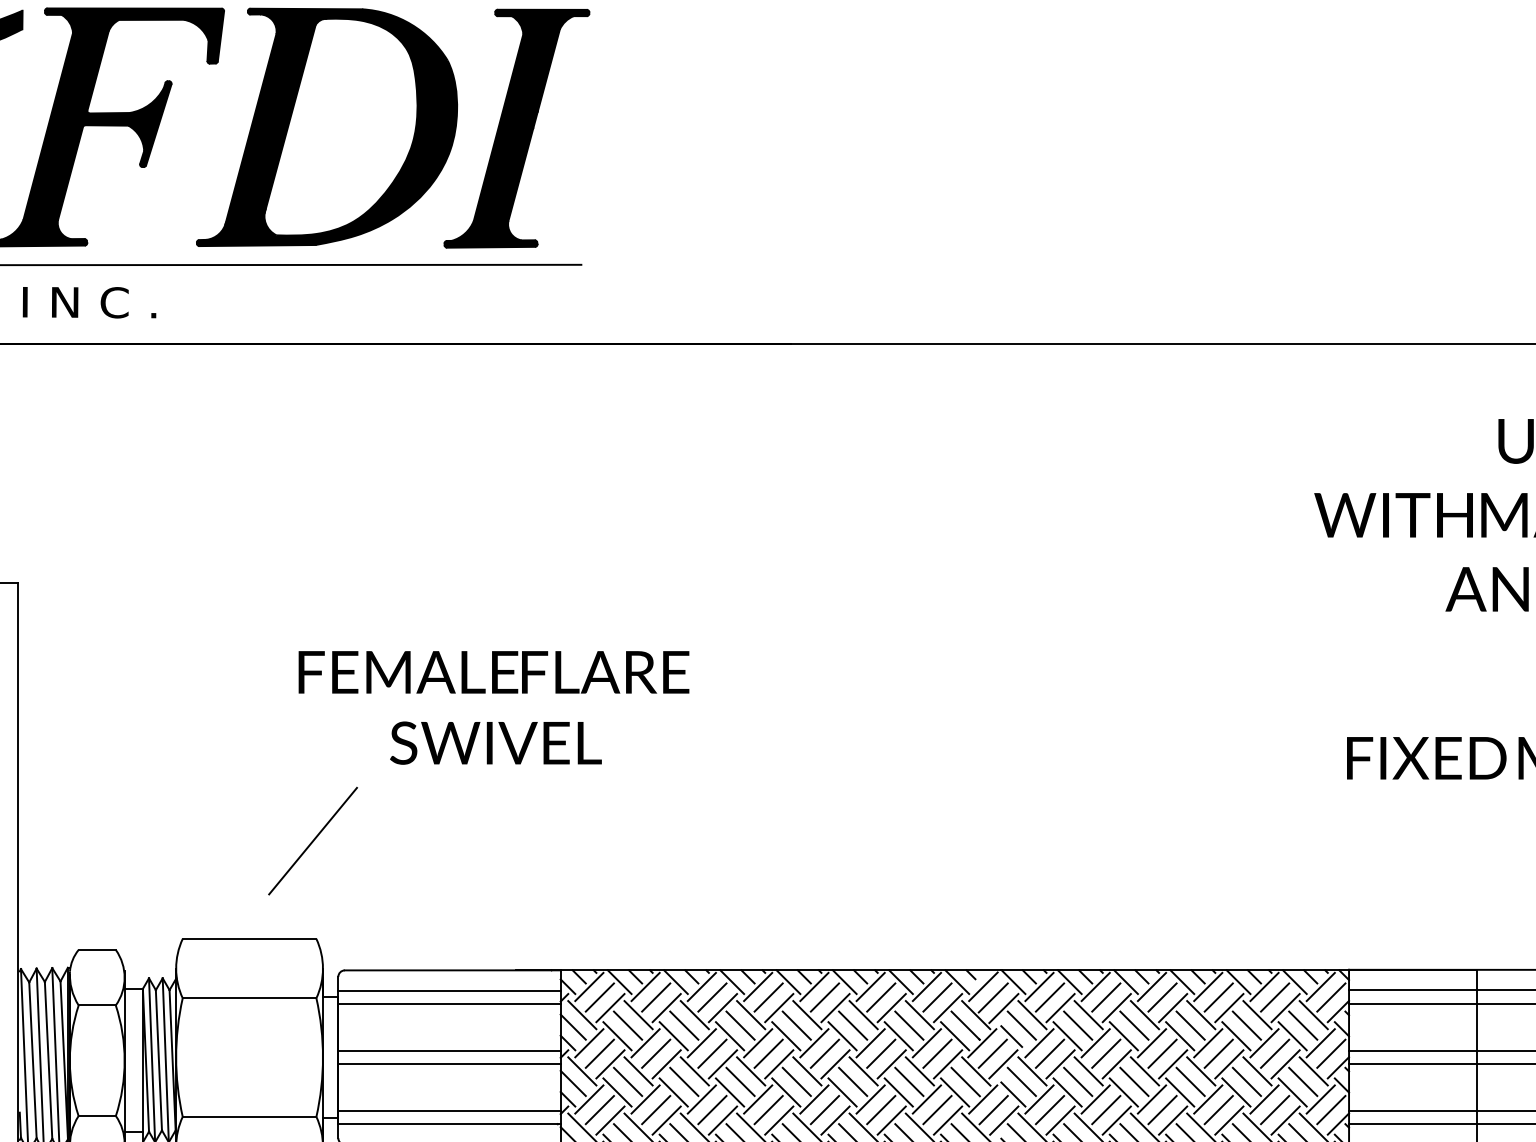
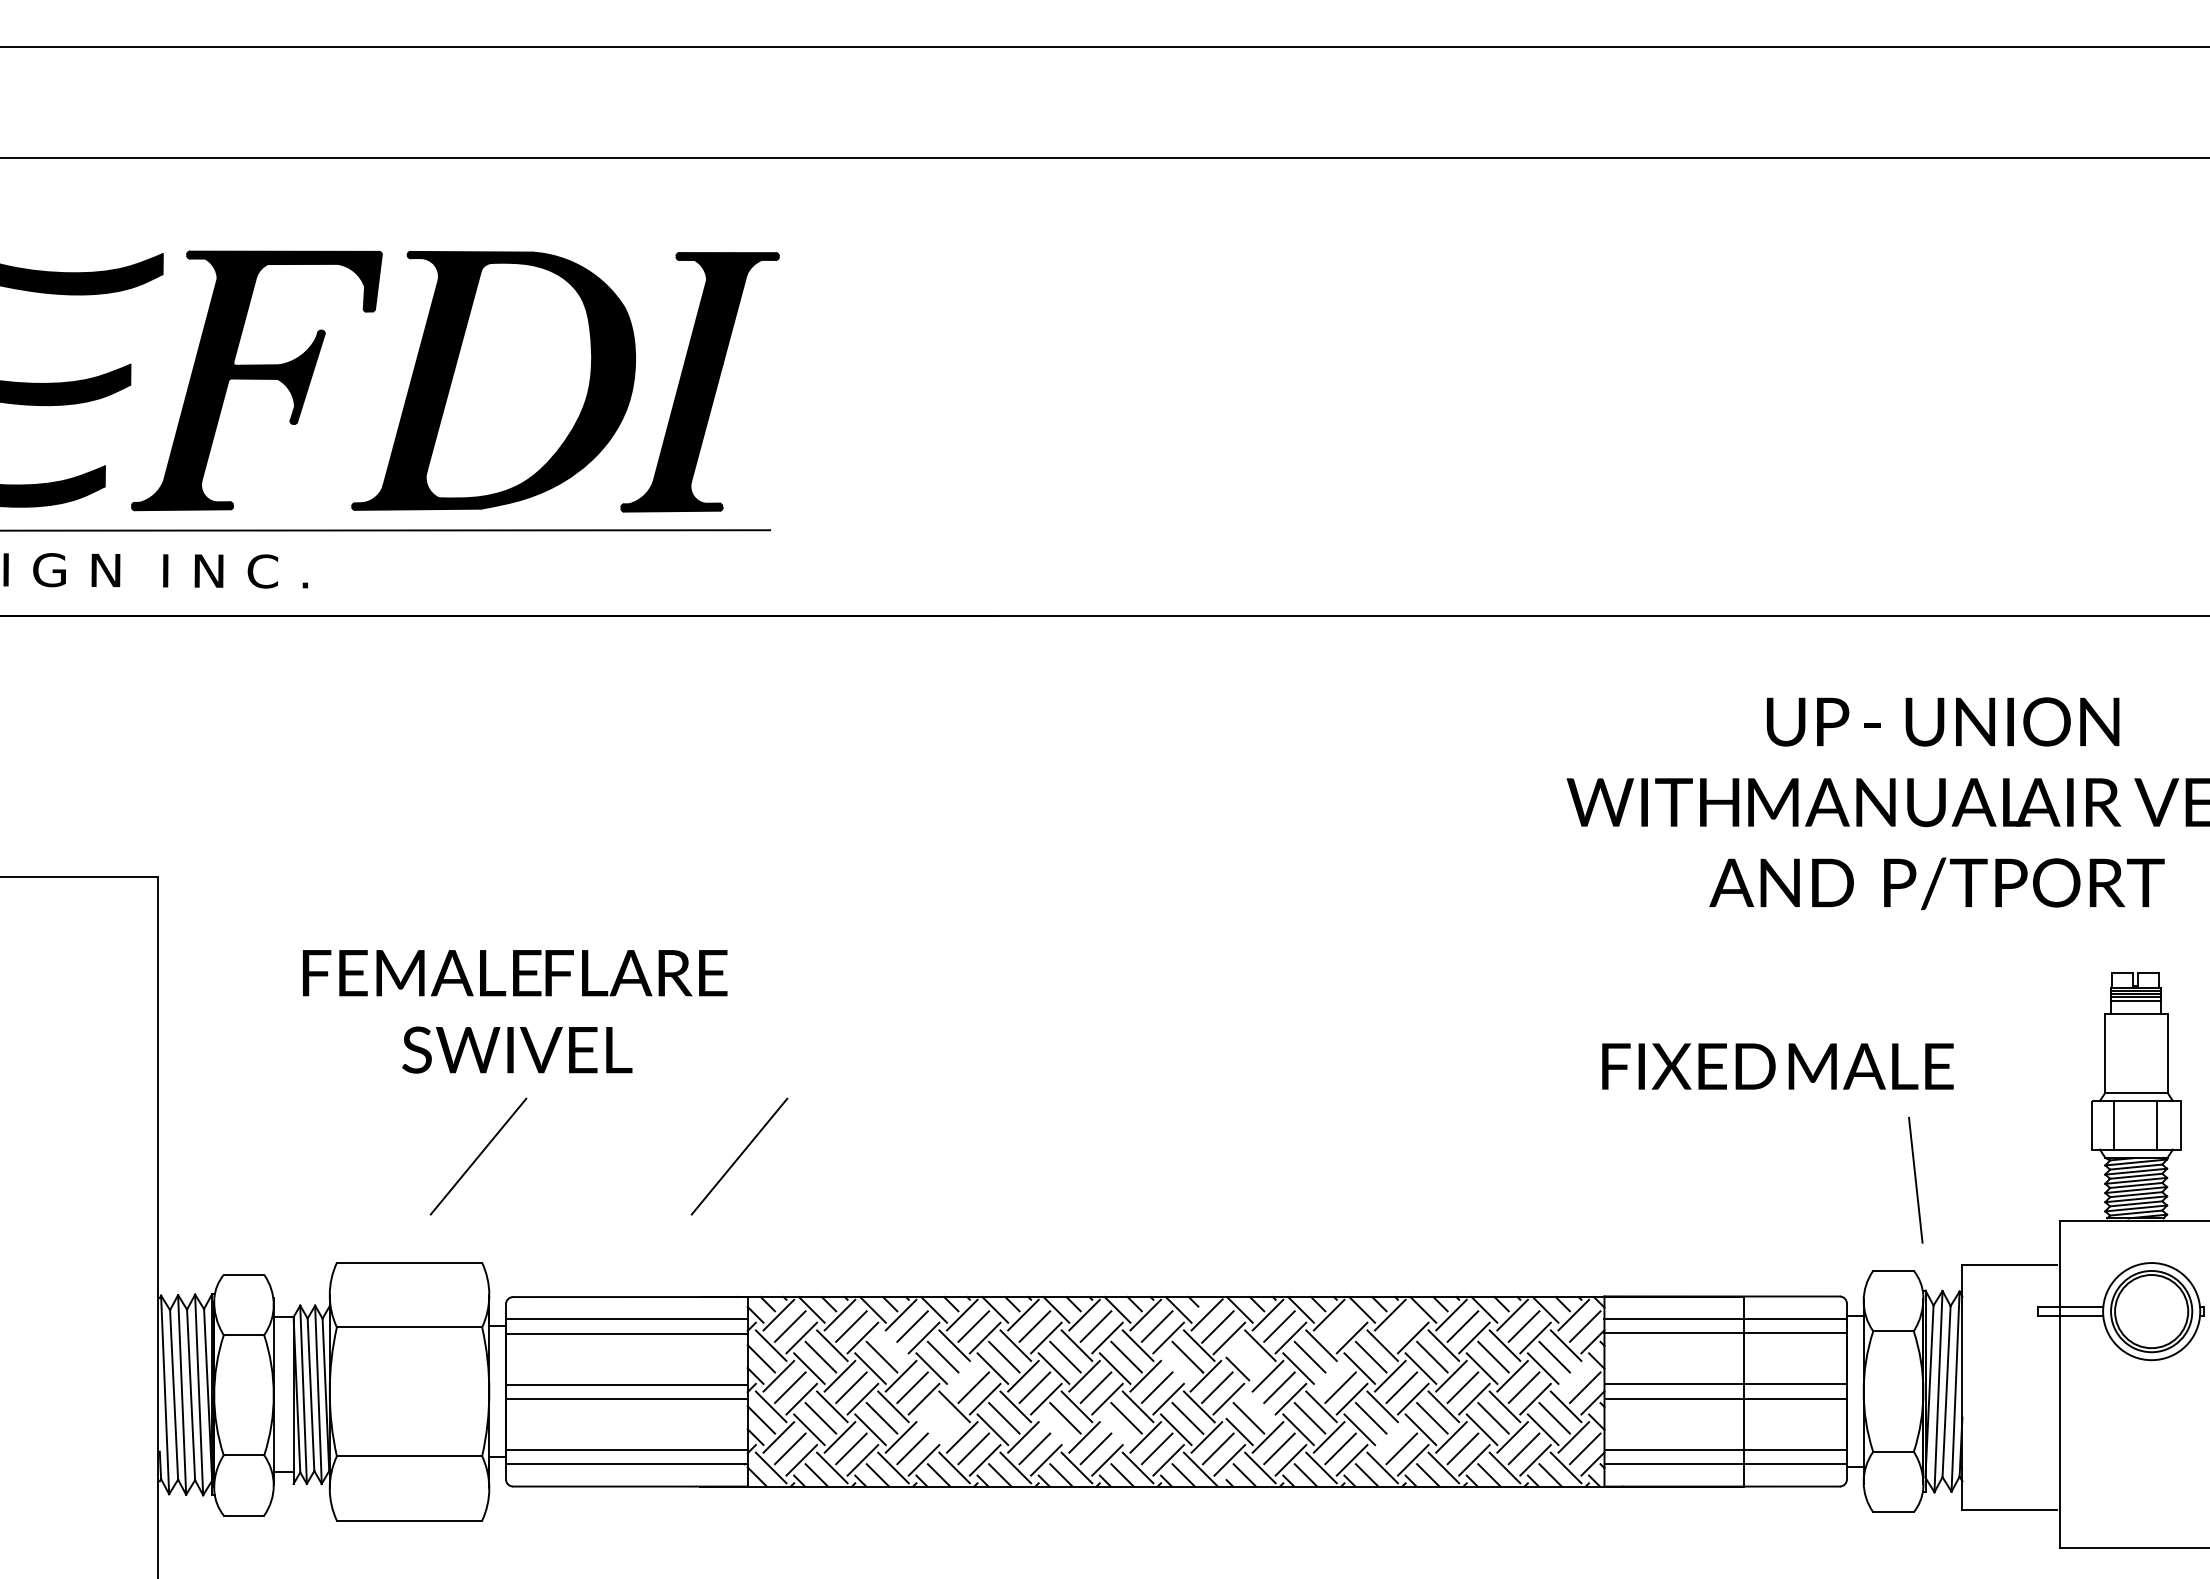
text: (494, 707) -> (515, 1011), moved
line: (553, 841) -> (739, 1156), added
line: (1106, 997) -> (1340, 1326), removed
line: (1162, 997) -> (1401, 1326), removed
line: (694, 1014) -> (893, 1345), removed
line: (1021, 1025) -> (1248, 1356), removed
line: (955, 1036) -> (1176, 1368), removed
line: (757, 1042) -> (961, 1375), removed
line: (1095, 1042) -> (1328, 1375), removed
line: (1320, 1042) -> (1573, 1375), removed
line: (1032, 1071) -> (1260, 1406), removed
line: (739, 1082) -> (942, 1418), removed
line: (729, 1092) -> (931, 1429), removed
line: (842, 1092) -> (1053, 1429), removed
line: (898, 1092) -> (1114, 1429), removed
line: (1152, 1099) -> (1390, 1437), removed

